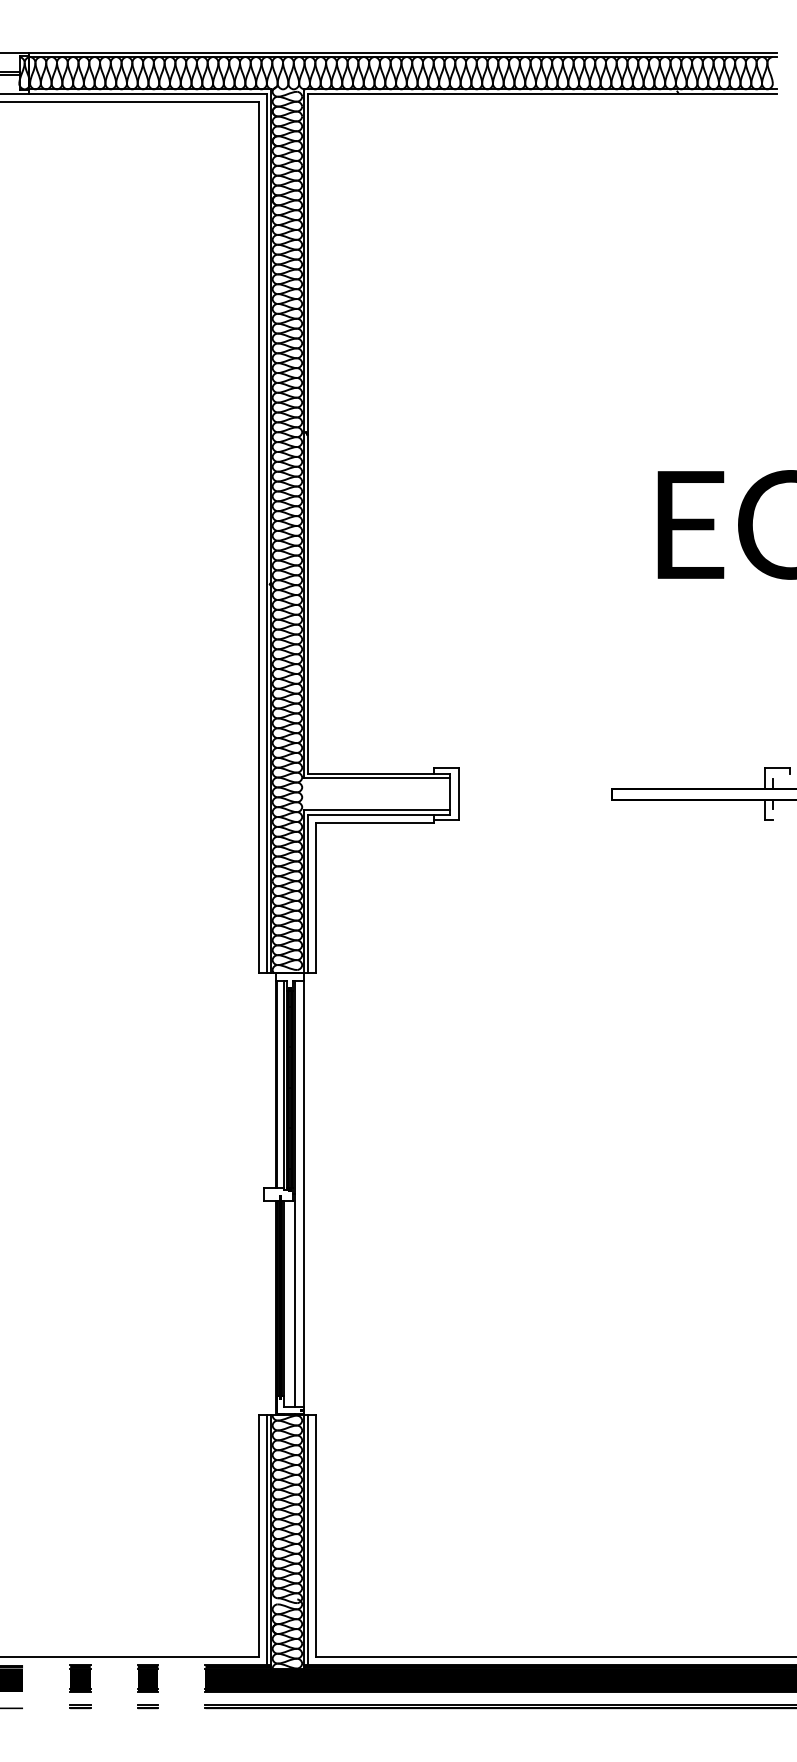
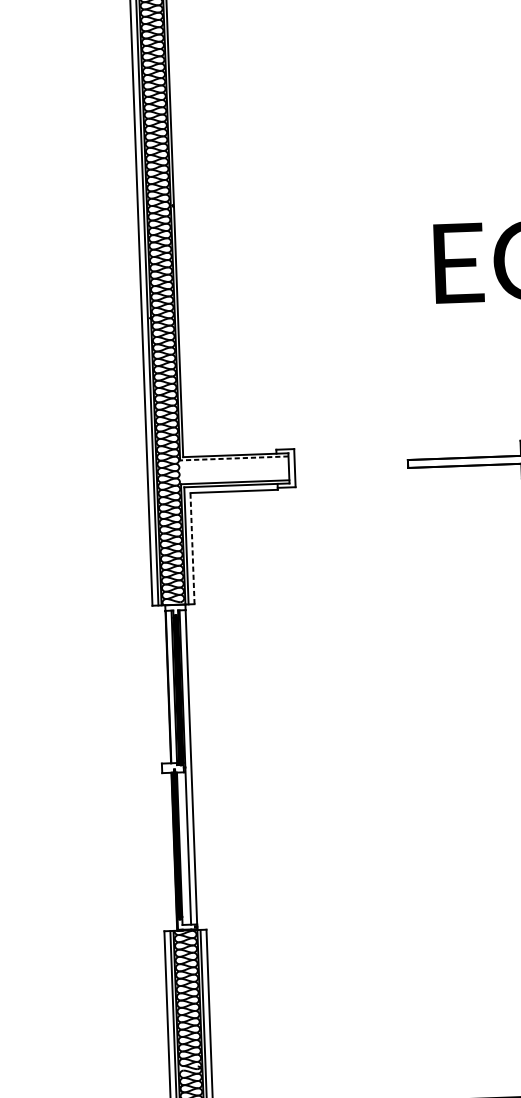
line: (376, 778) -> (233, 458), solid -> dashed
line: (315, 897) -> (192, 548), solid -> dashed

